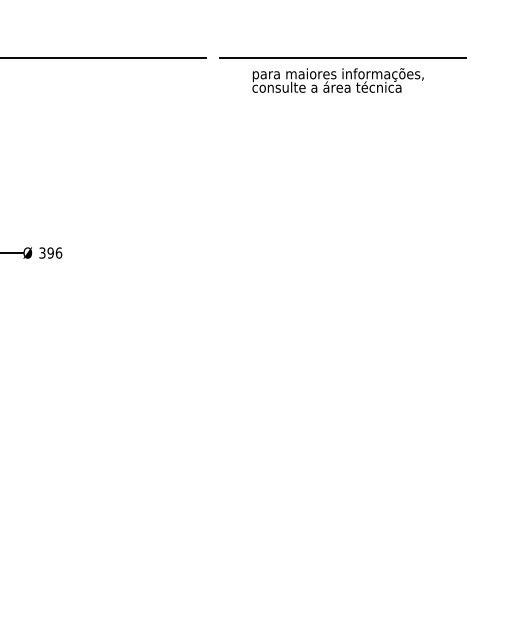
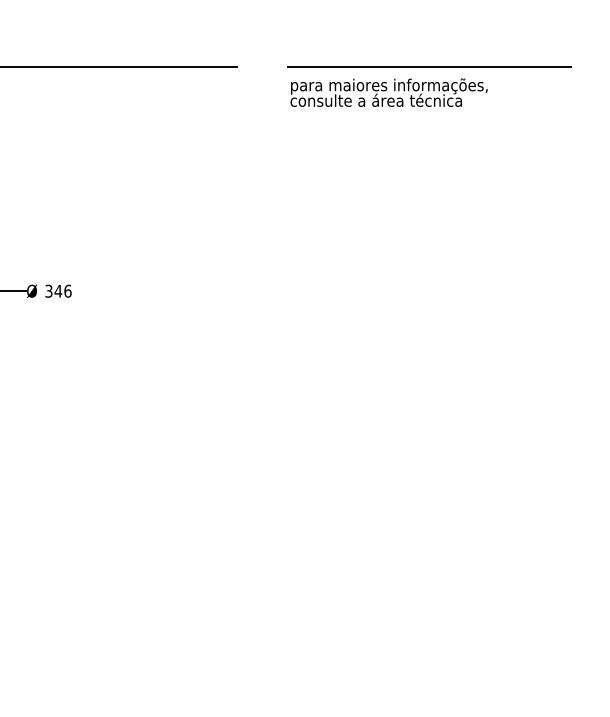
line: (342, 57) -> (428, 66), moved
text: (50, 252) -> (58, 290), 396 -> 346

